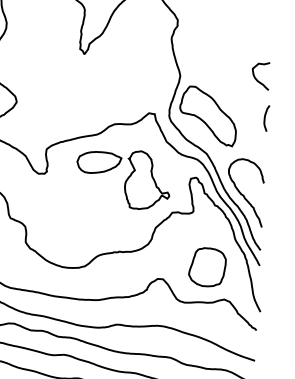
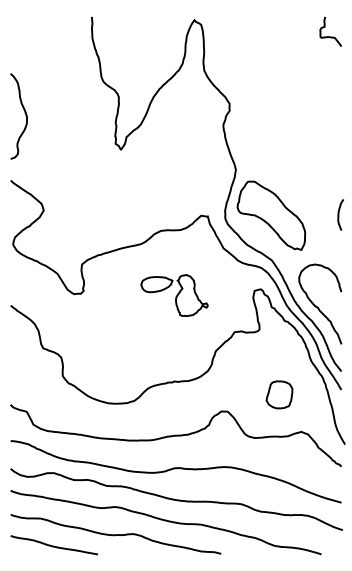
curve: (256, 78) -> (326, 168), removed
part: (123, 179) -> (174, 295), size x0.6
part: (207, 267) -> (279, 394), size x0.6

